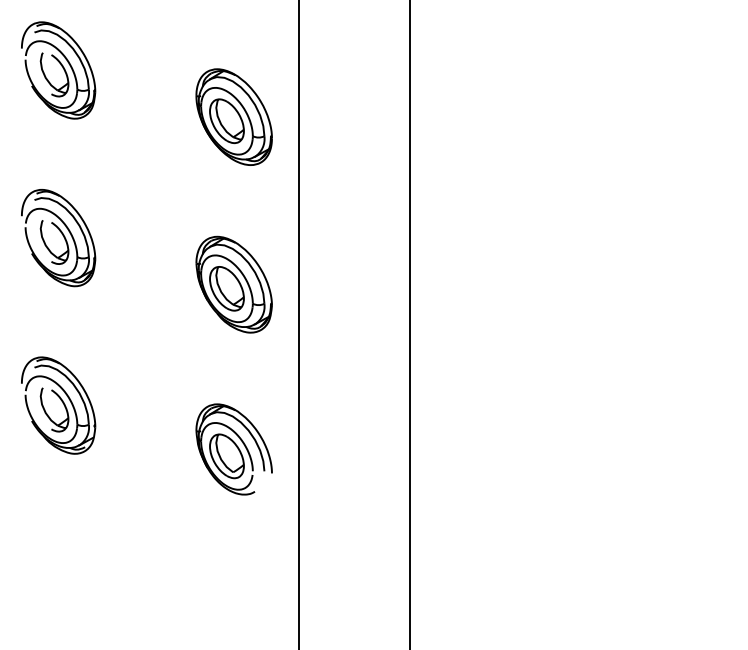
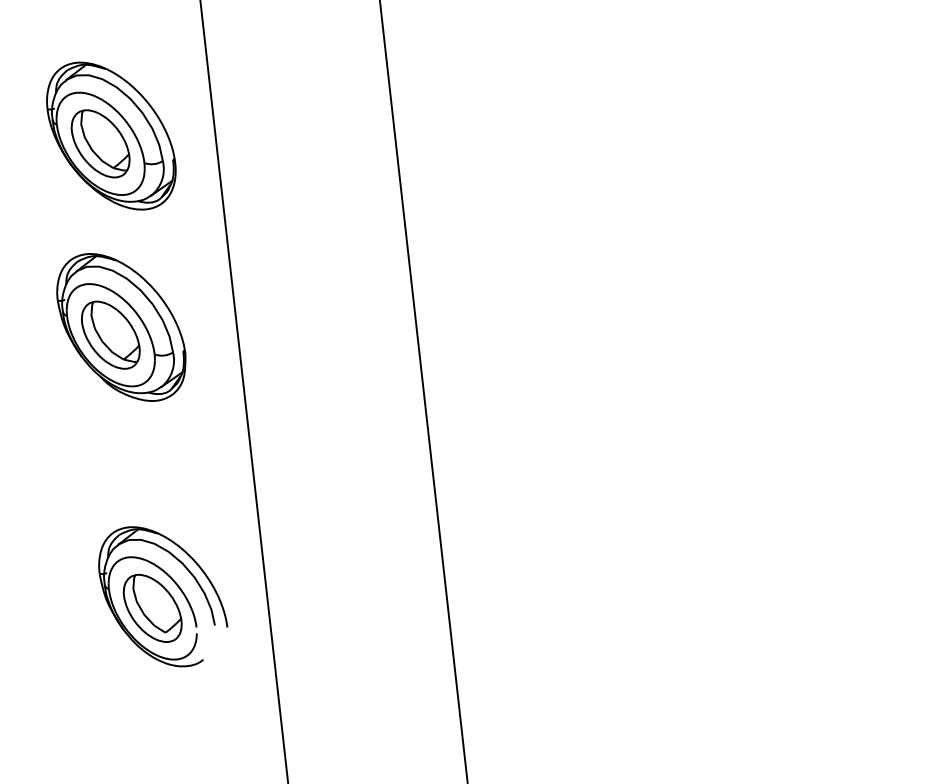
part: (233, 116) -> (110, 135), moved
part: (233, 284) -> (120, 327), moved
part: (233, 449) -> (161, 596), moved

